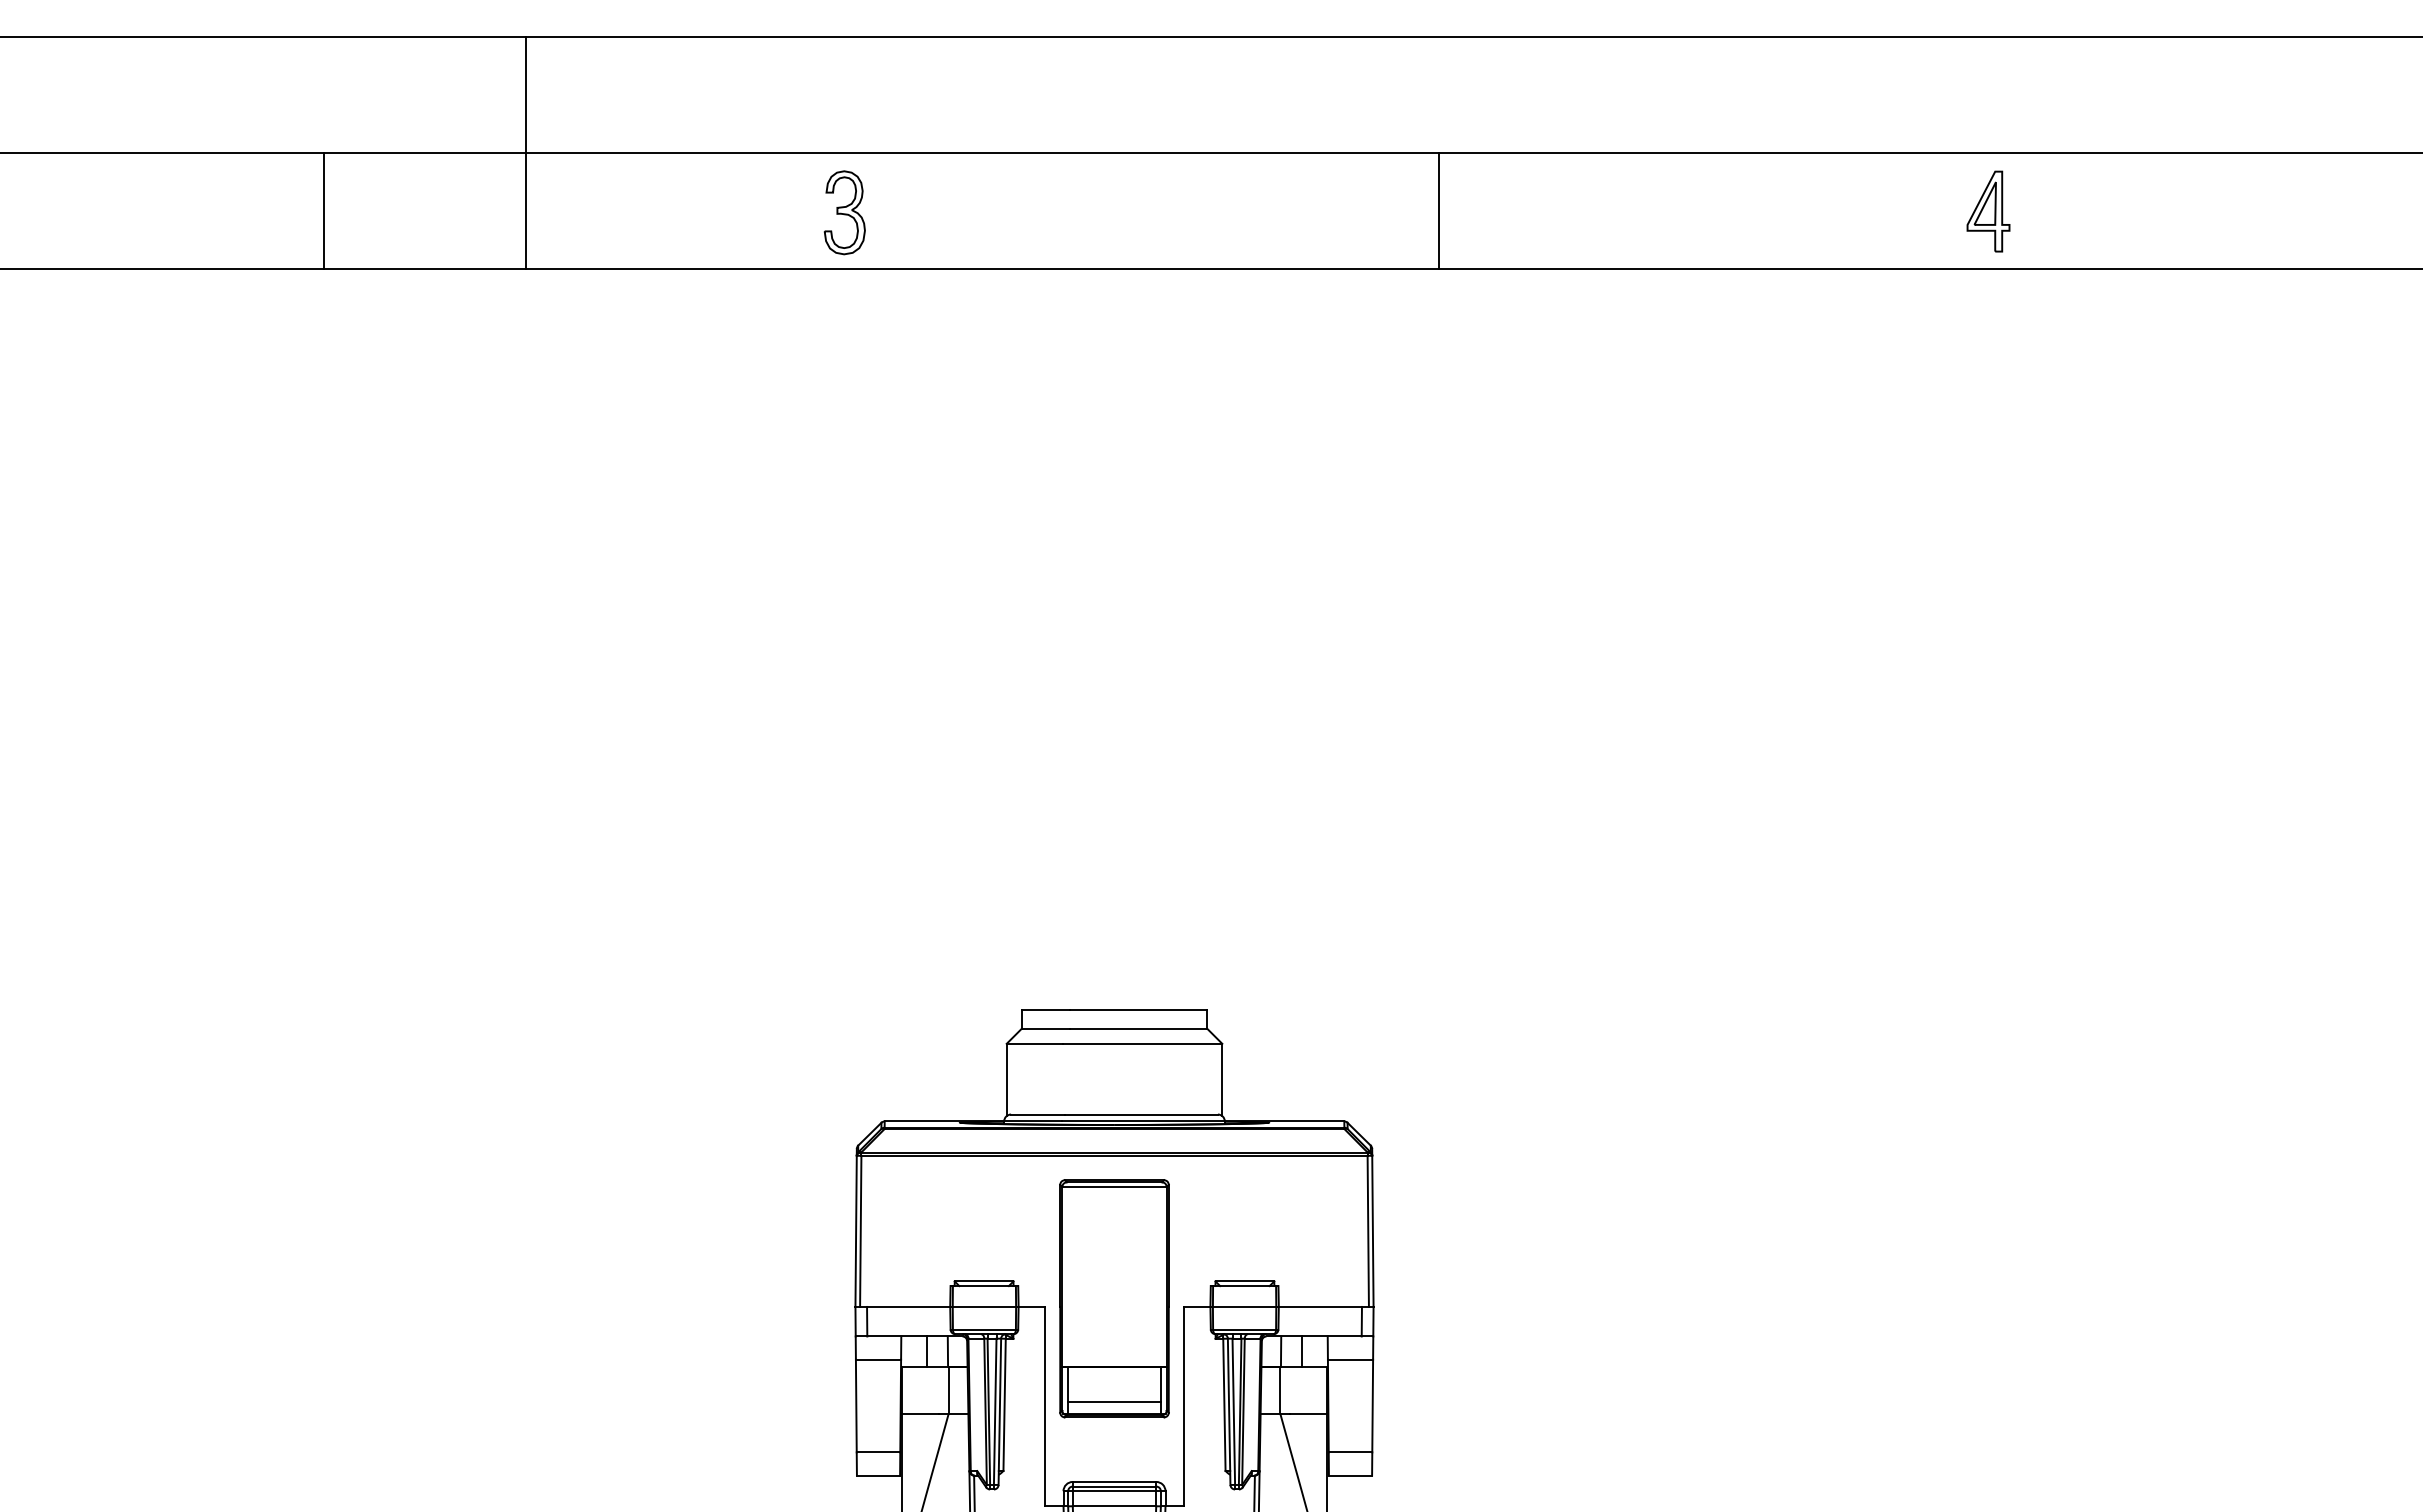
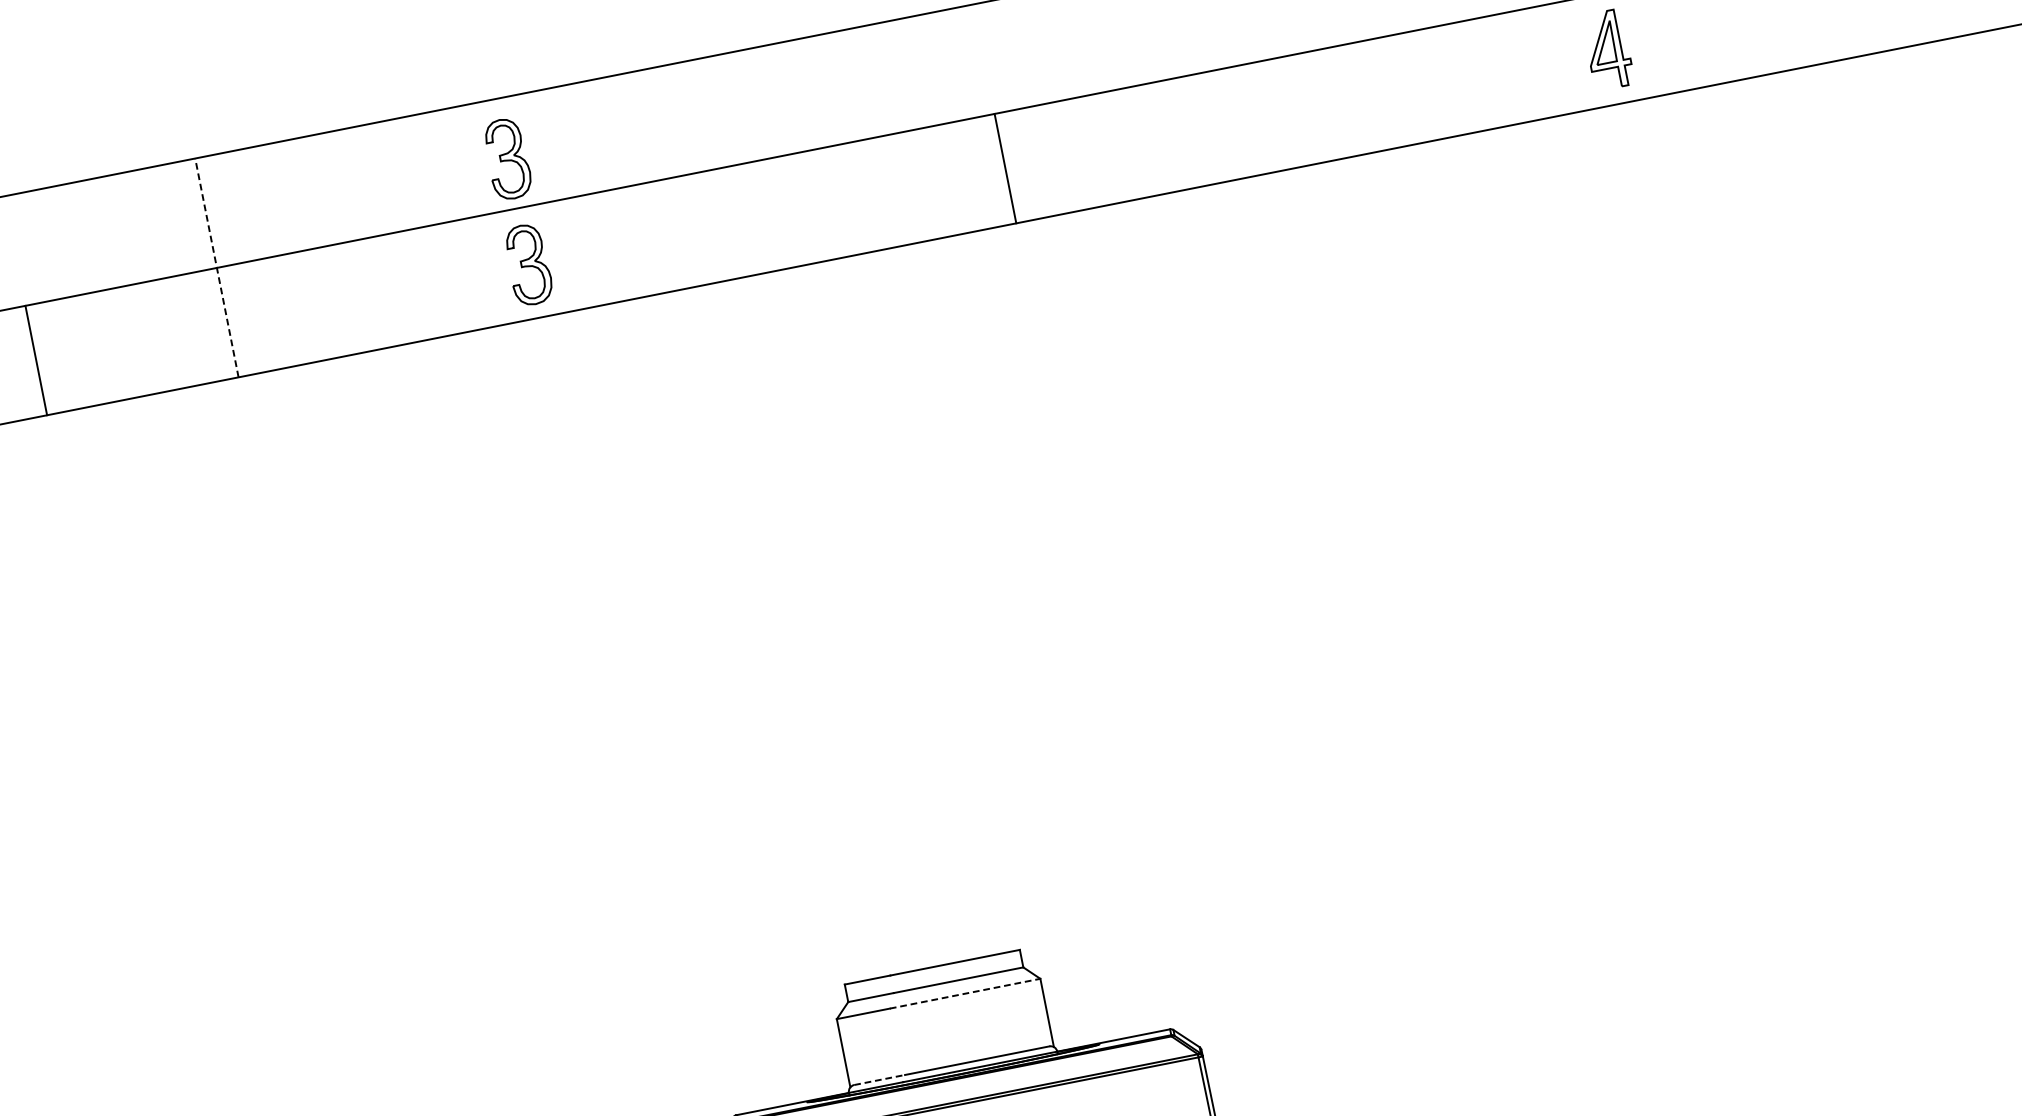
part: (844, 100) -> (507, 158), added
line: (526, 153) -> (217, 268), solid -> dashed
line: (1439, 210) -> (1005, 168), moved
line: (1142, 1043) -> (964, 993), solid -> dashed
line: (1038, 1114) -> (880, 1079), solid -> dashed

